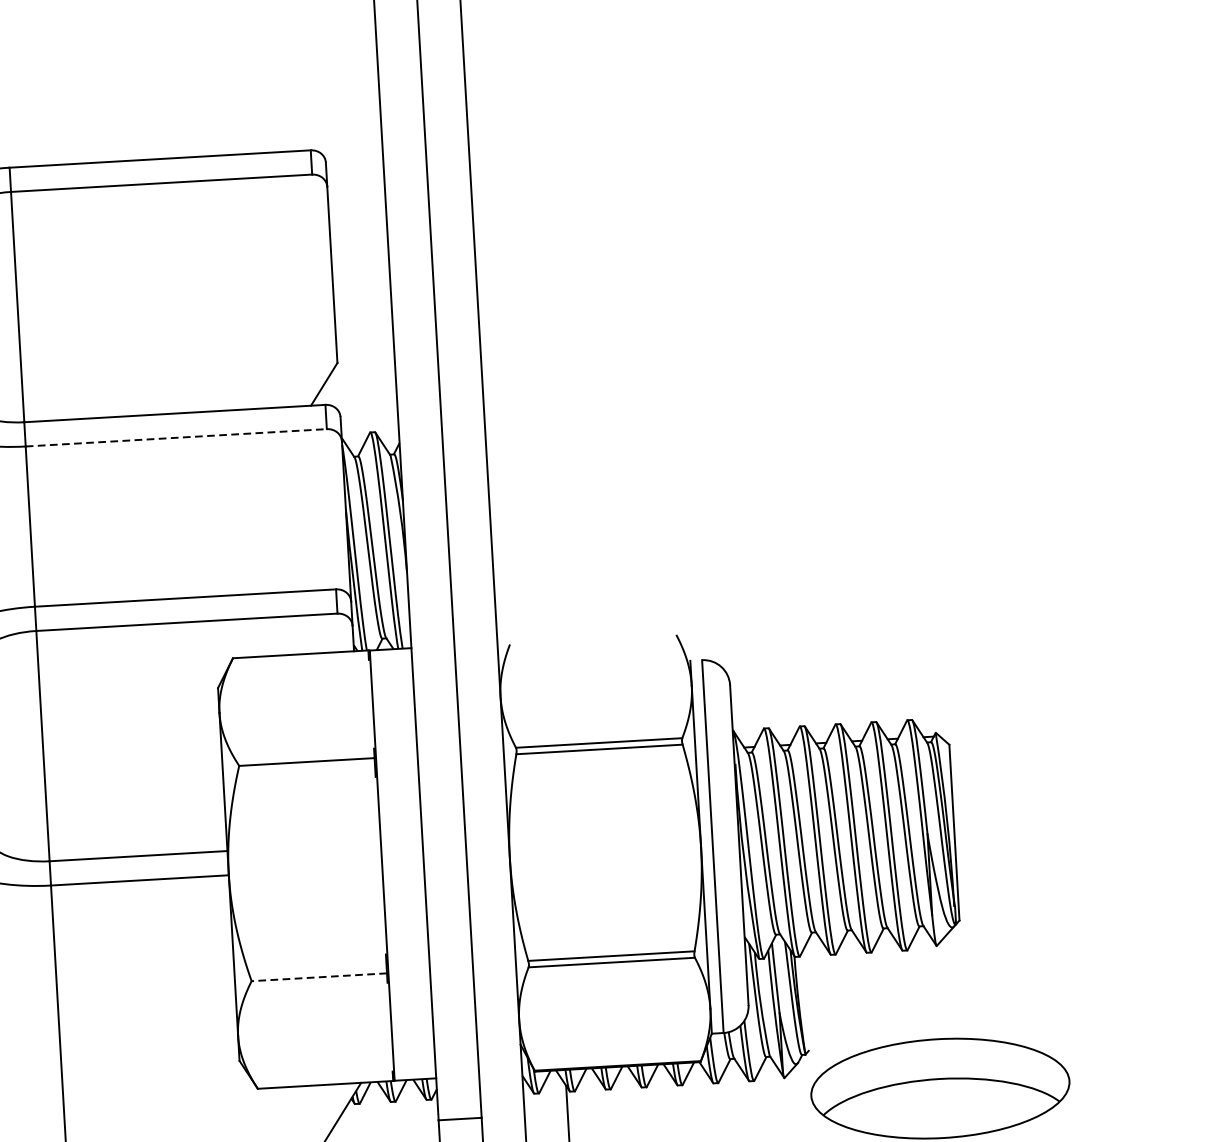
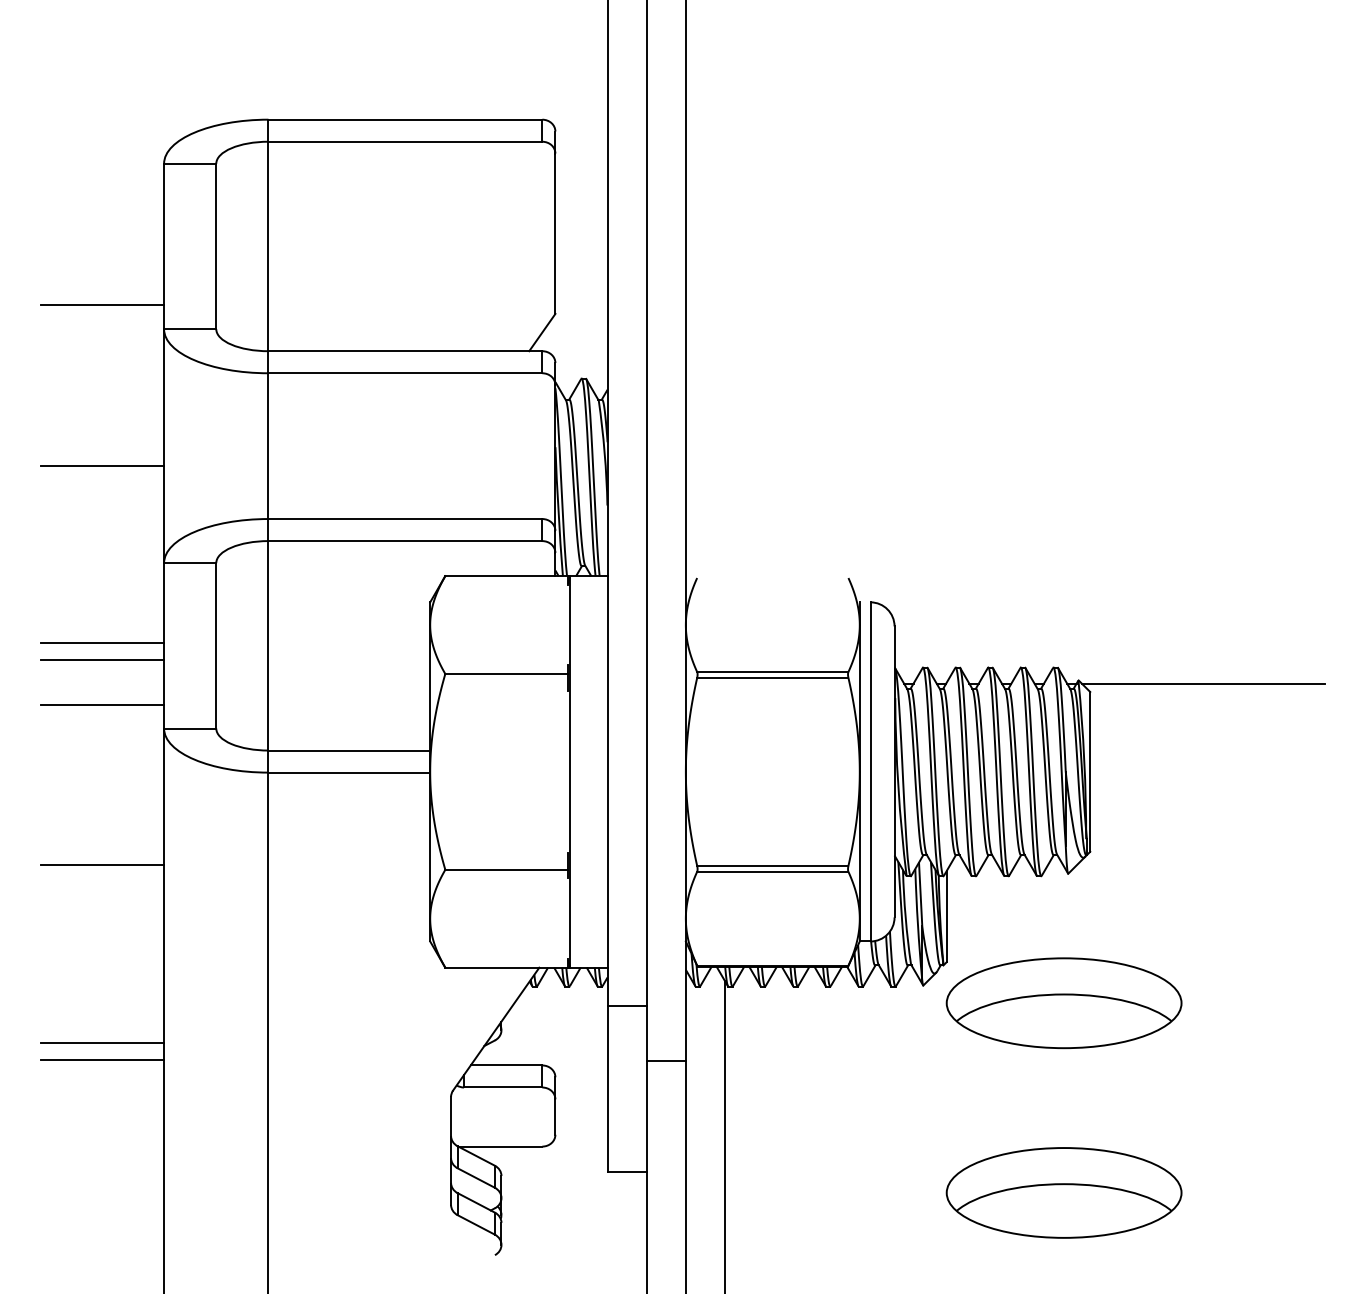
line: (176, 438) -> (405, 373), dashed -> solid
line: (1073, 728) -> (1203, 683), added
line: (318, 976) -> (506, 869), dashed -> solid
line: (805, 1000) -> (946, 916), added

